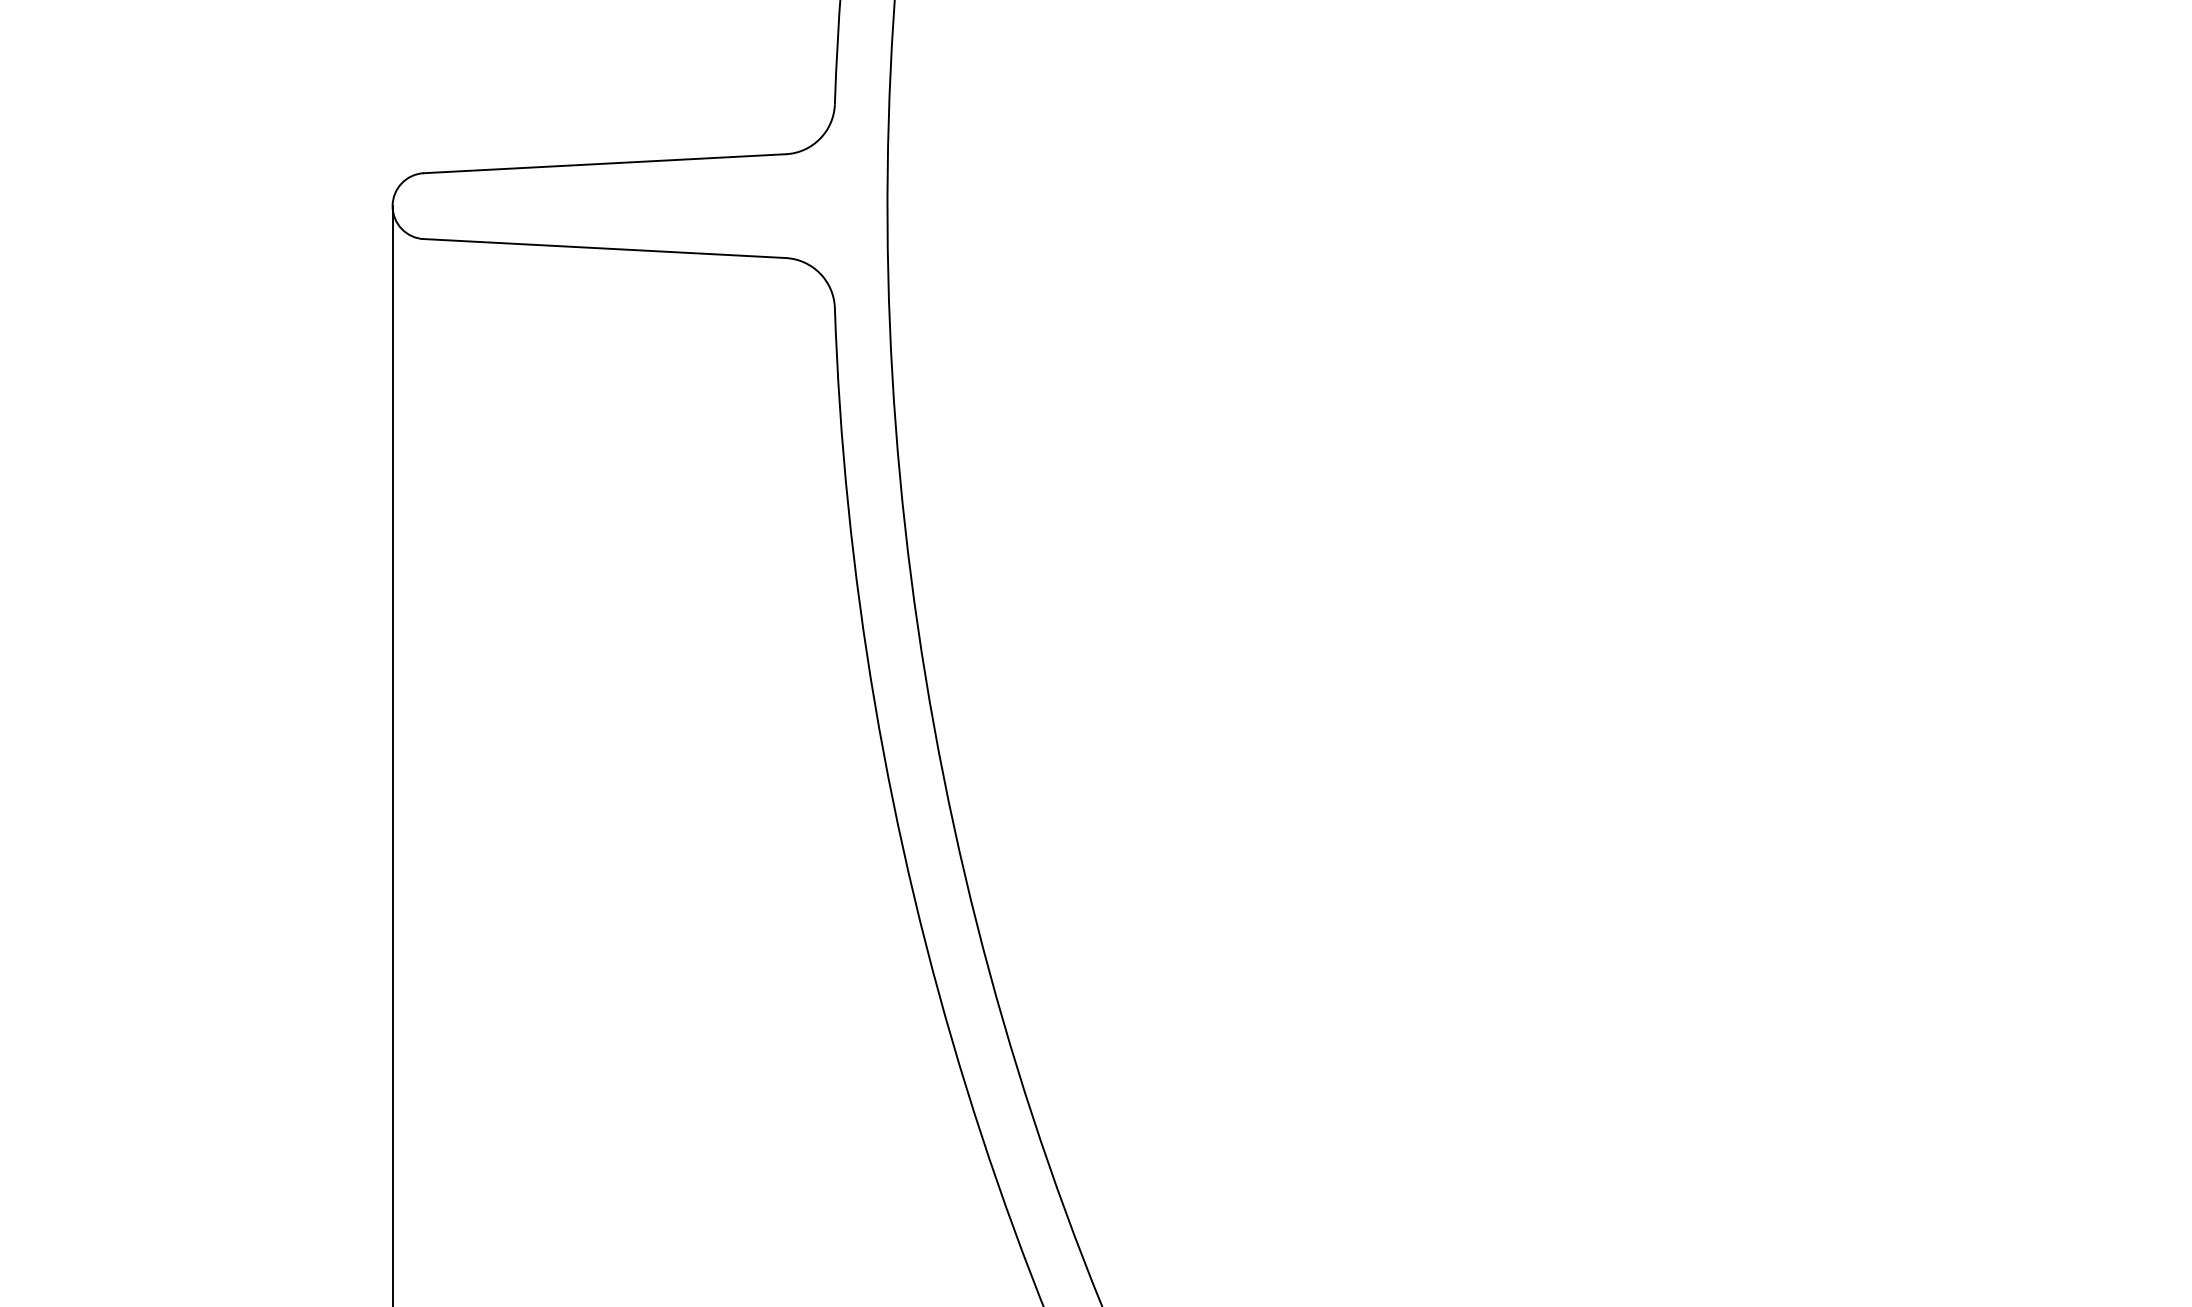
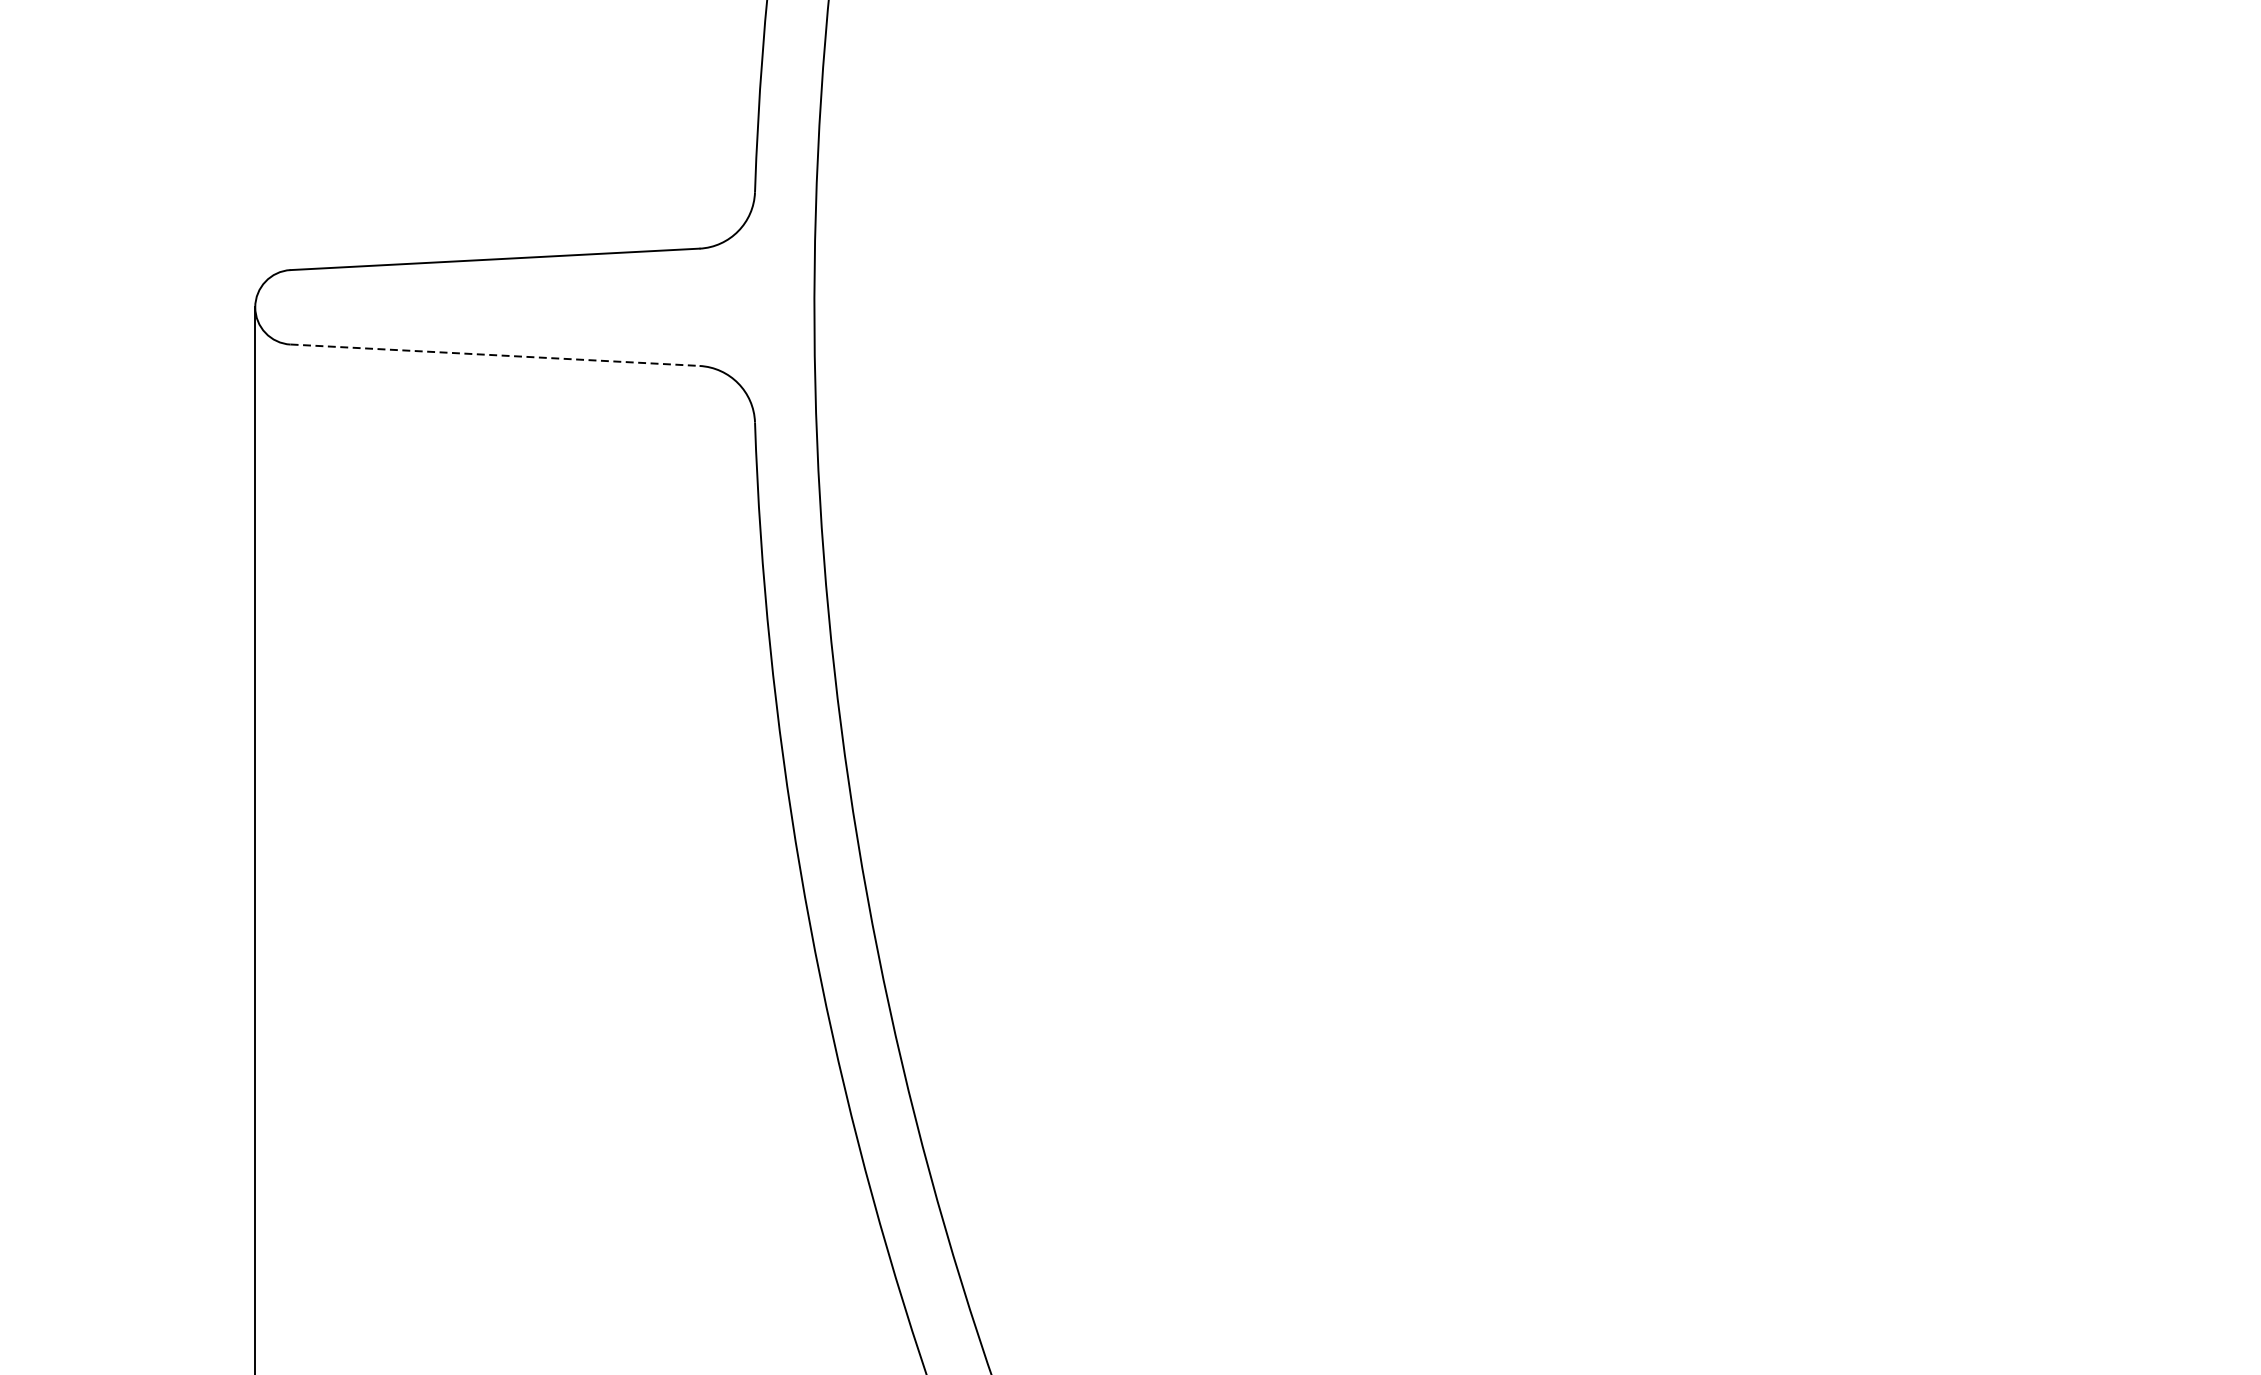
line: (605, 248) -> (495, 355), solid -> dashed

